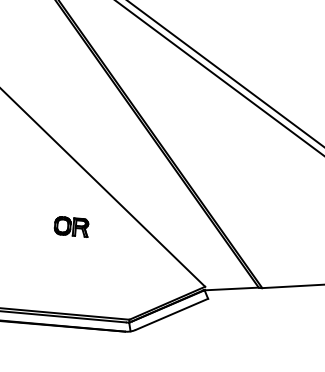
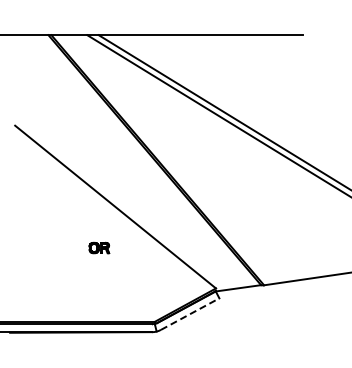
part: (71, 226) -> (99, 247), size x0.7
line: (172, 313) -> (190, 313), solid -> dashed

